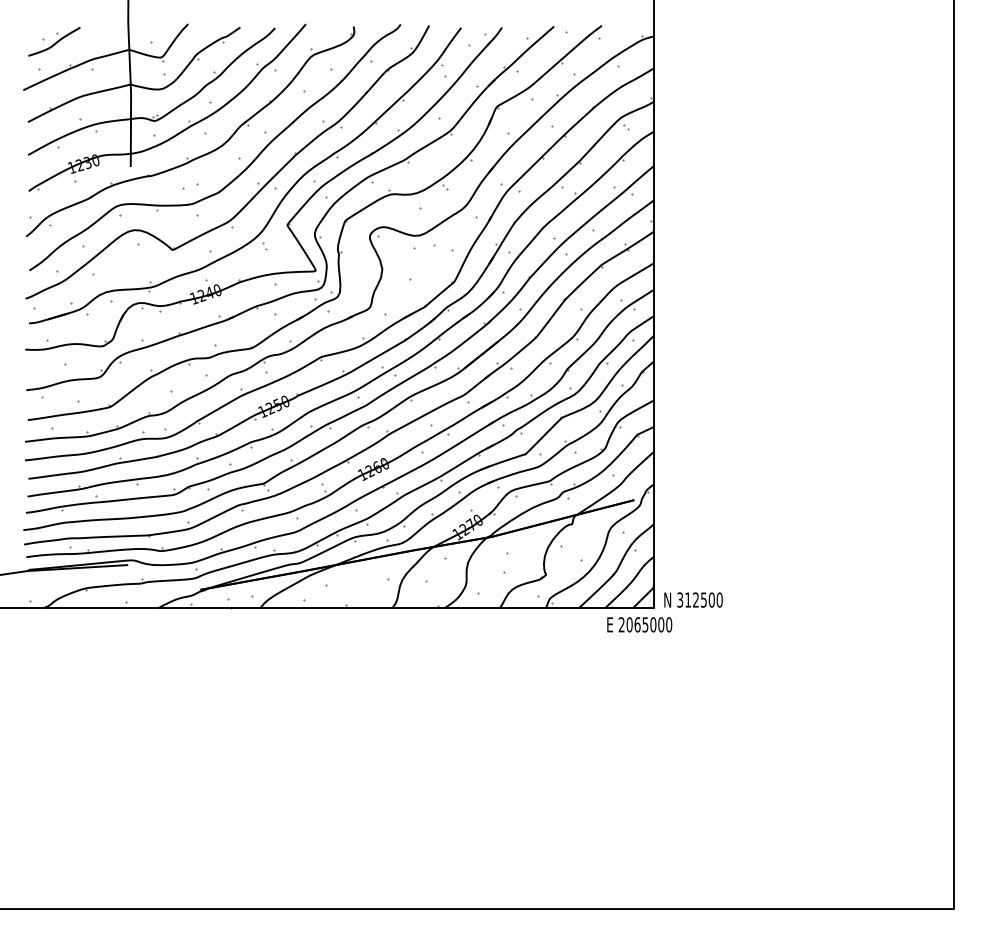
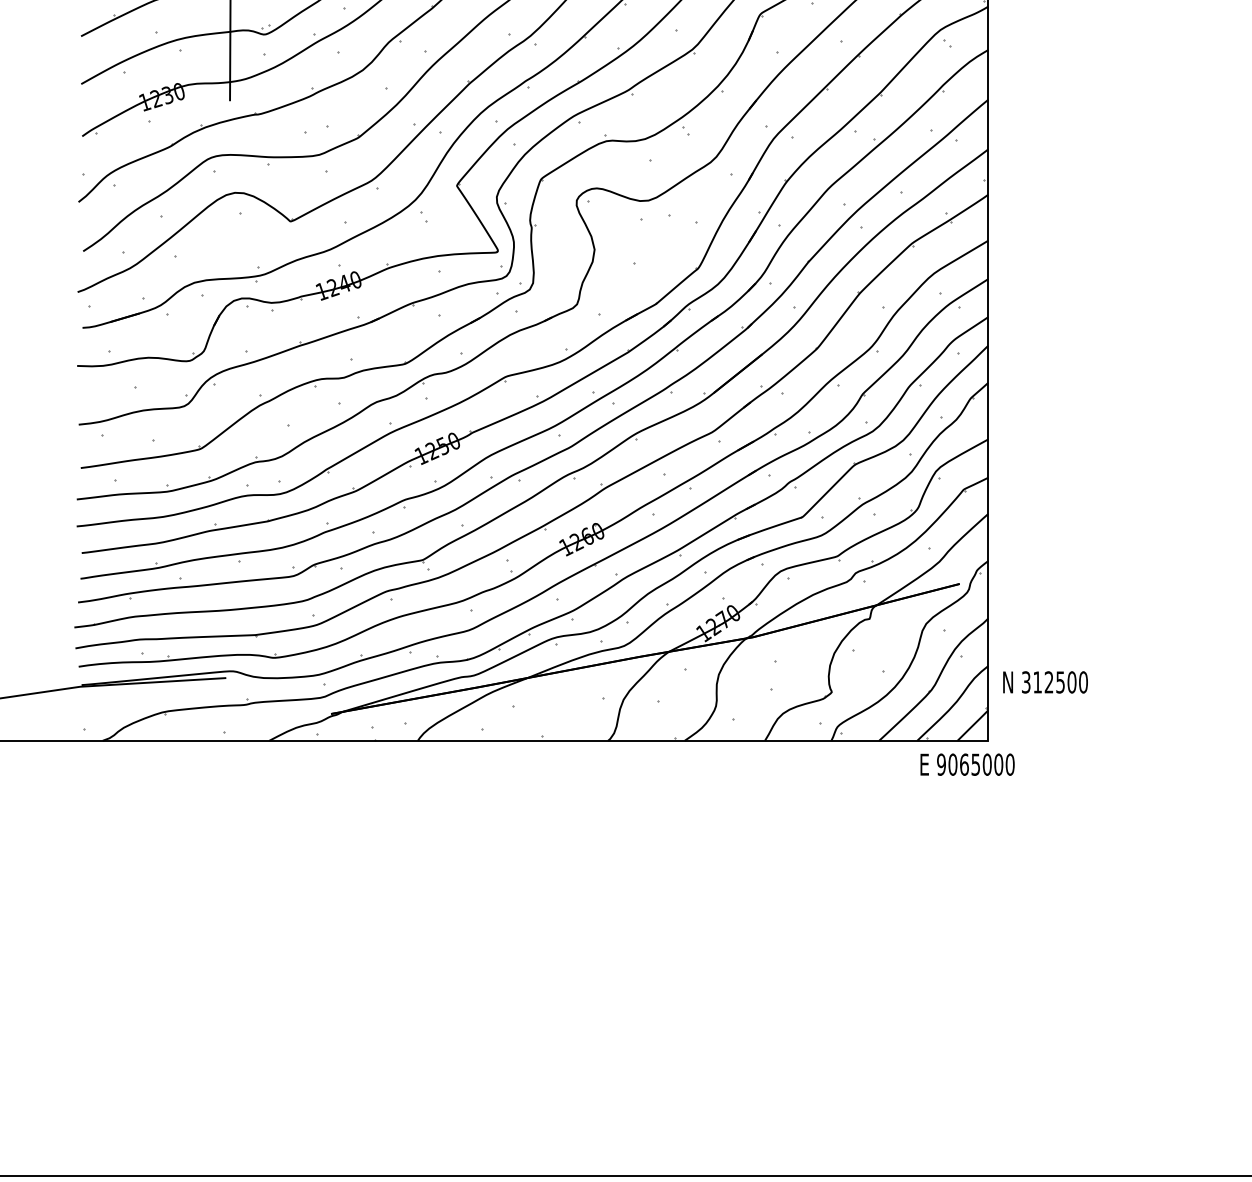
text: (693, 599) -> (1045, 681), moved
text: (621, 624) -> (941, 764), 2065000 -> 9065000

